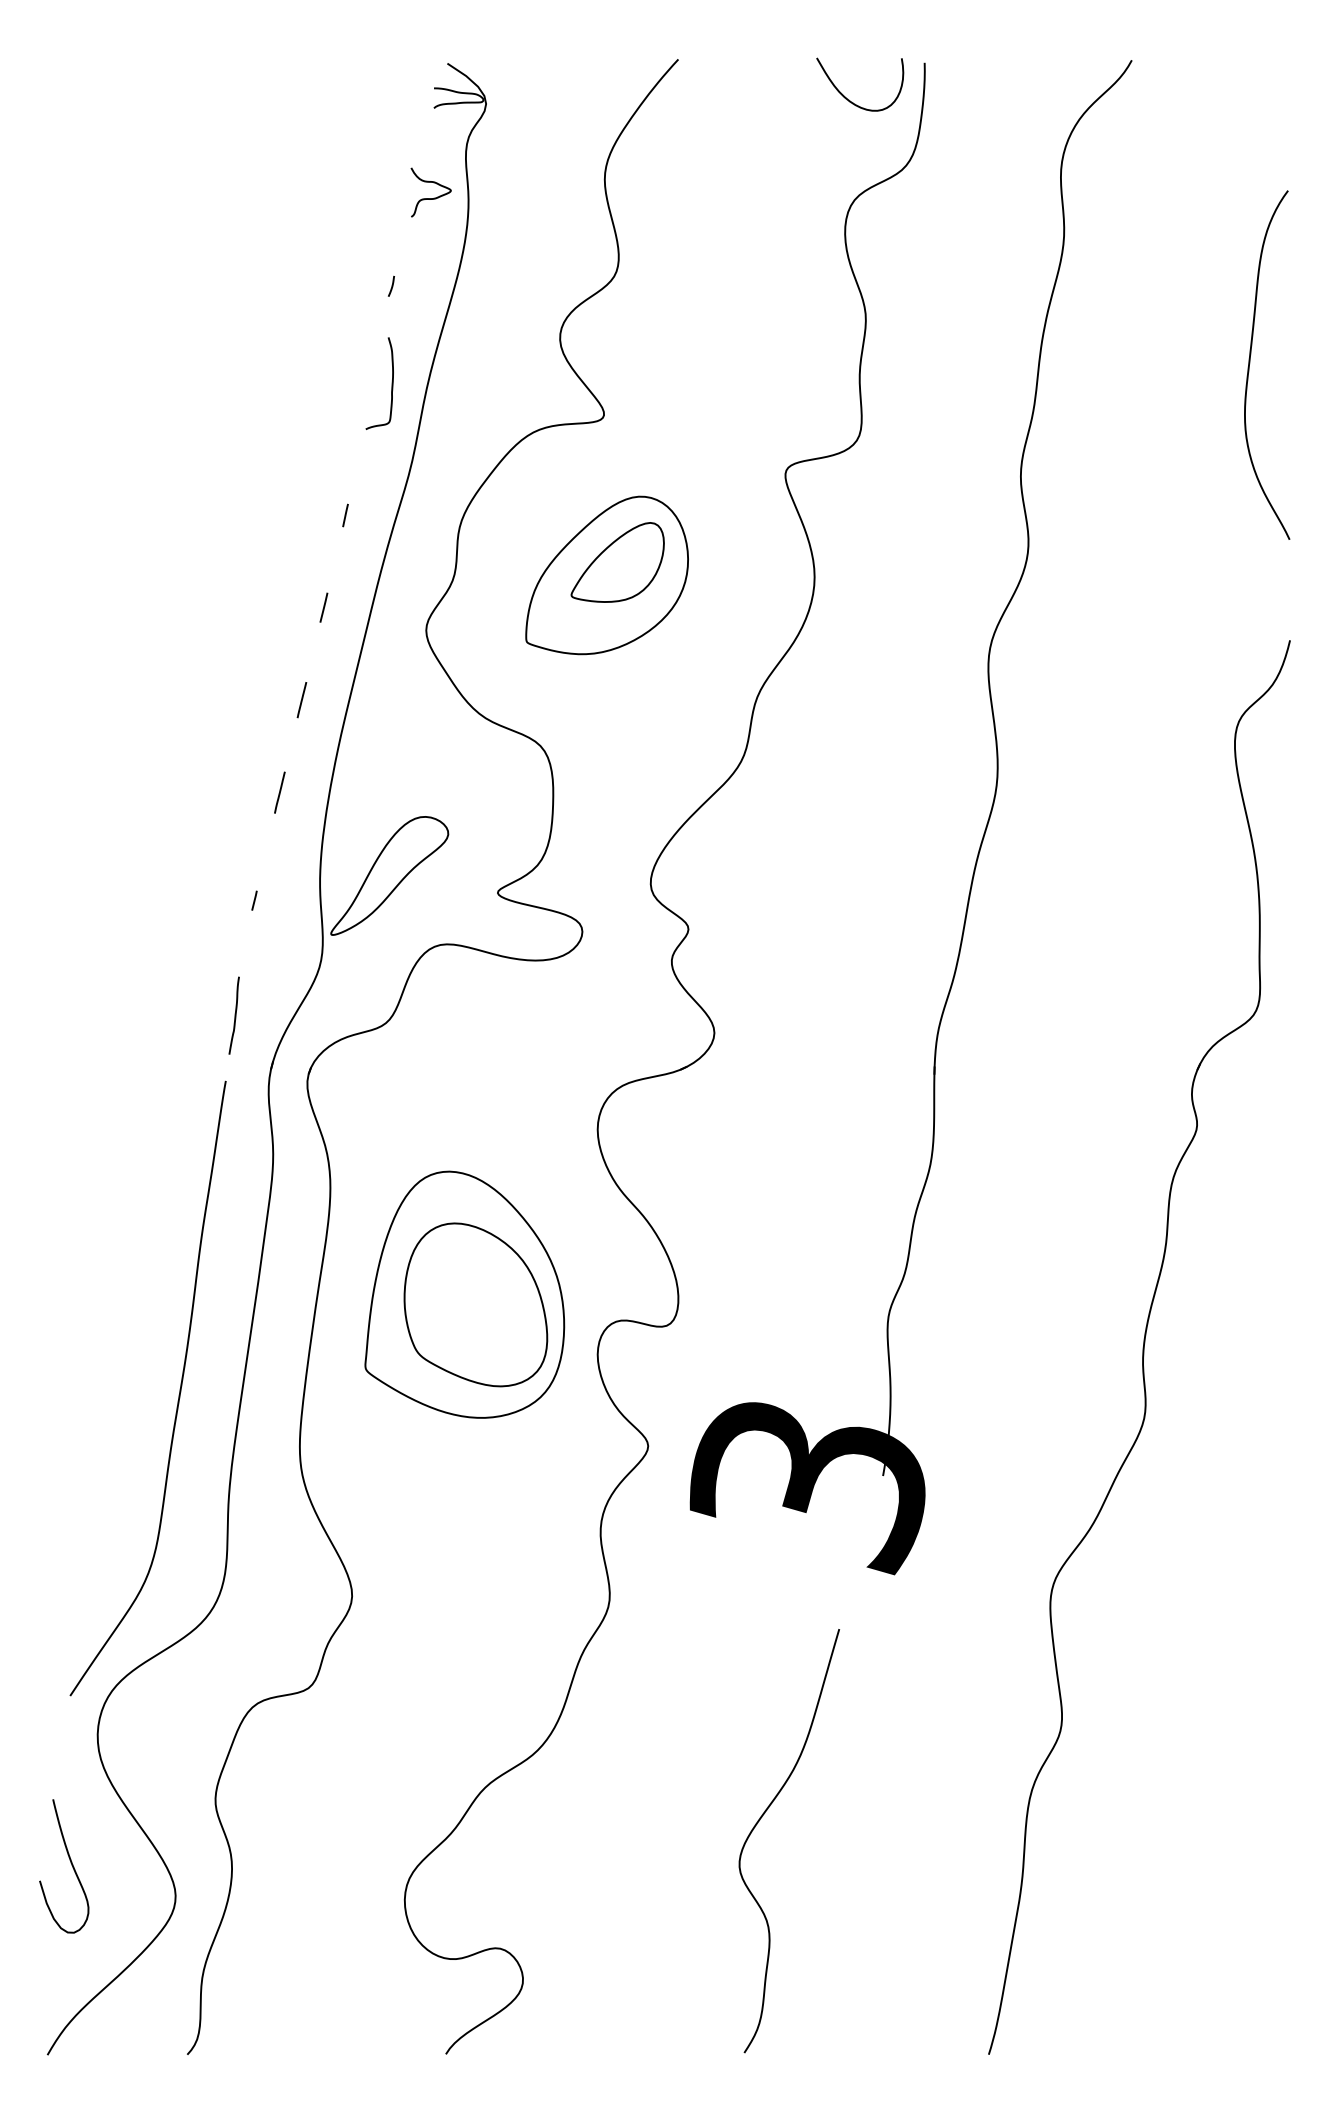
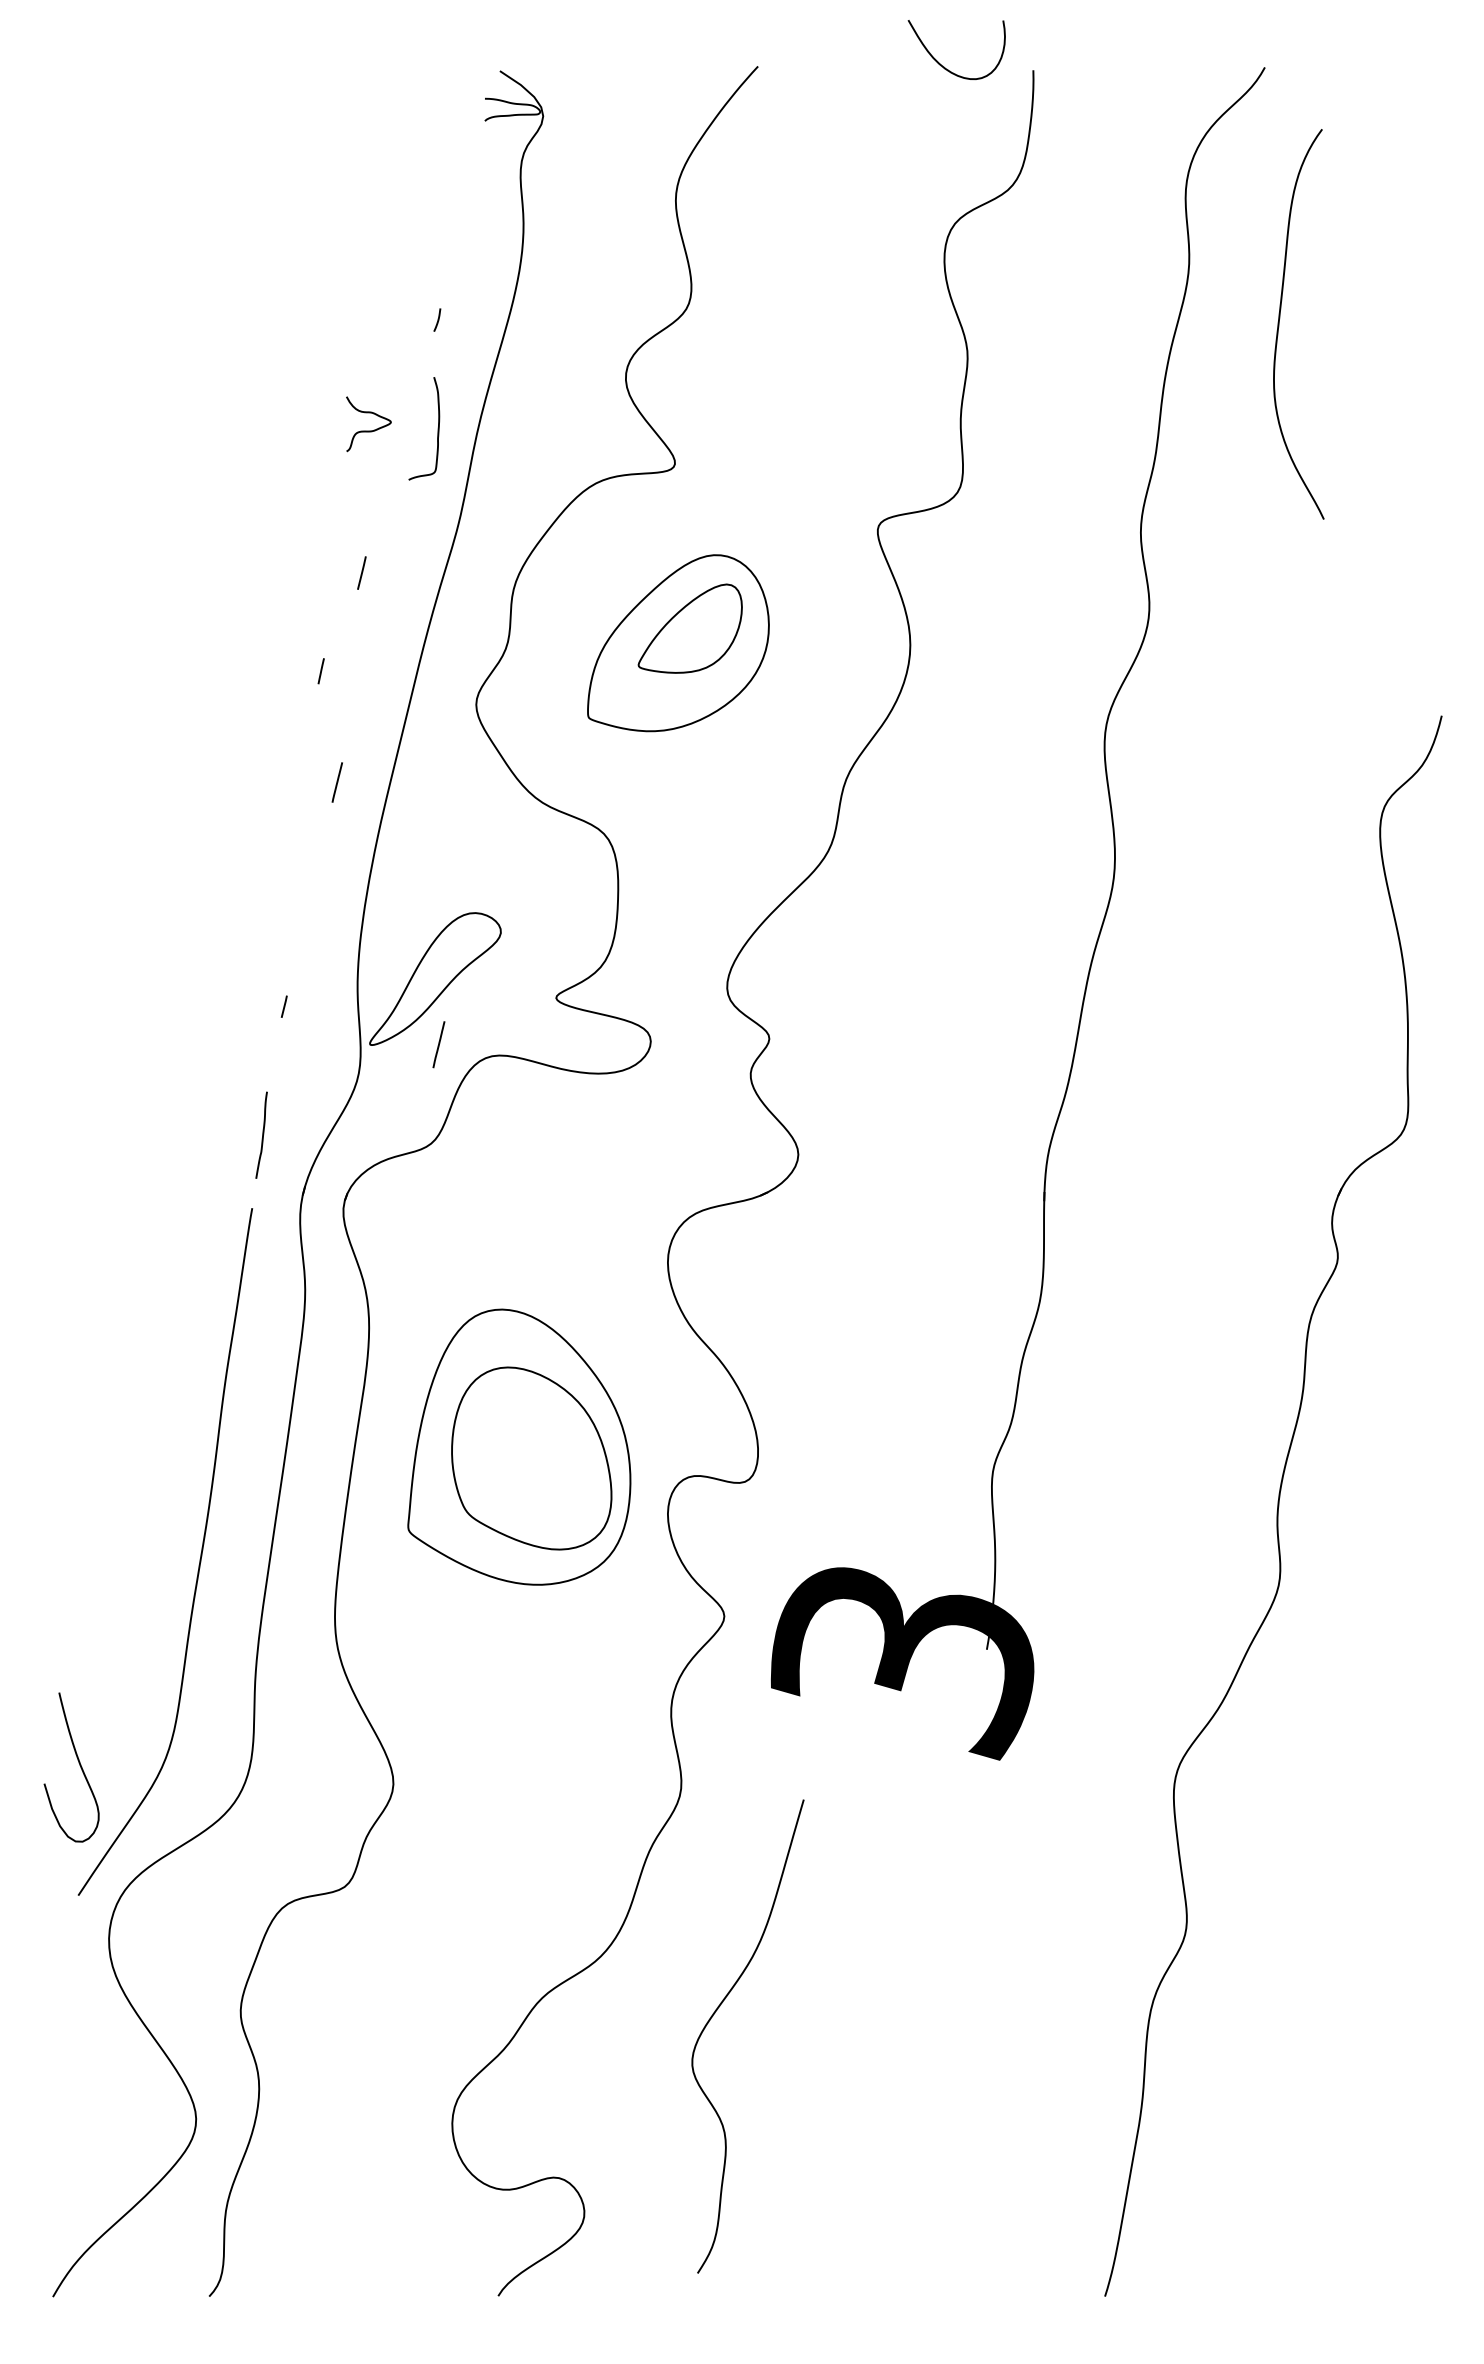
curve: (849, 99) -> (944, 66), moved
curve: (430, 198) -> (368, 430), moved
curve: (1250, 363) -> (1280, 322), moved
line: (345, 515) -> (321, 671), moved
line: (323, 607) -> (361, 572), moved
line: (279, 792) -> (438, 1044), moved
curve: (760, 1820) -> (715, 2013), moved
curve: (70, 1863) -> (78, 1764), moved

